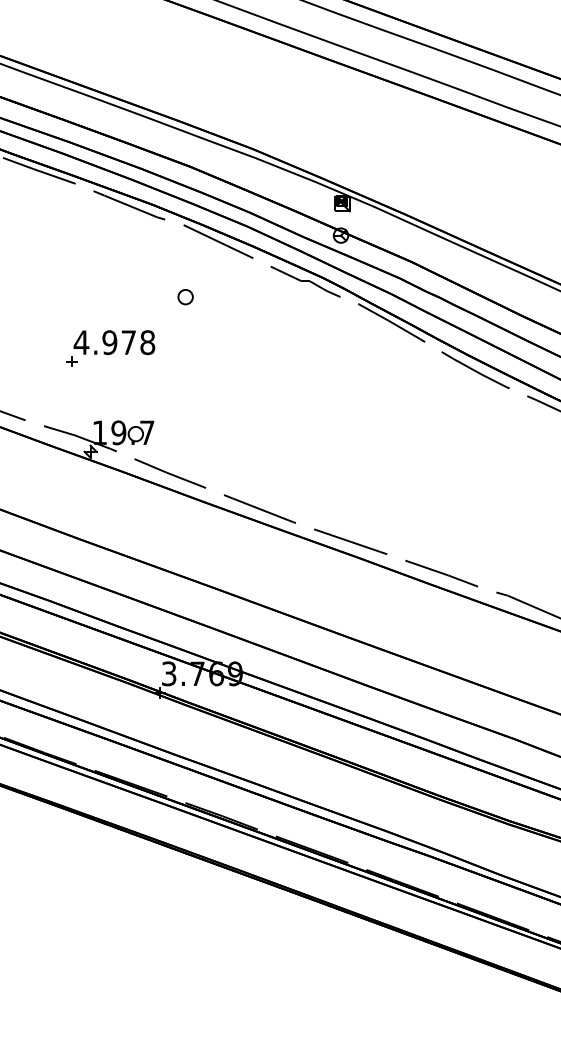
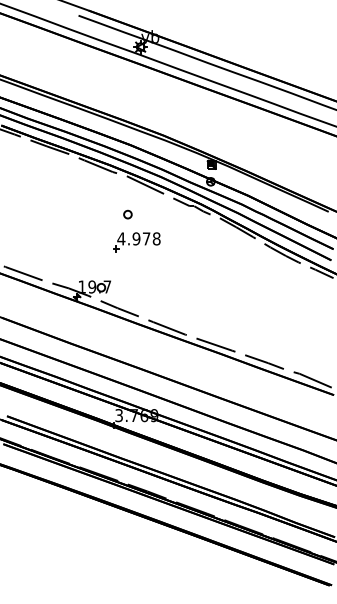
part: (109, 349) -> (136, 242), moved

